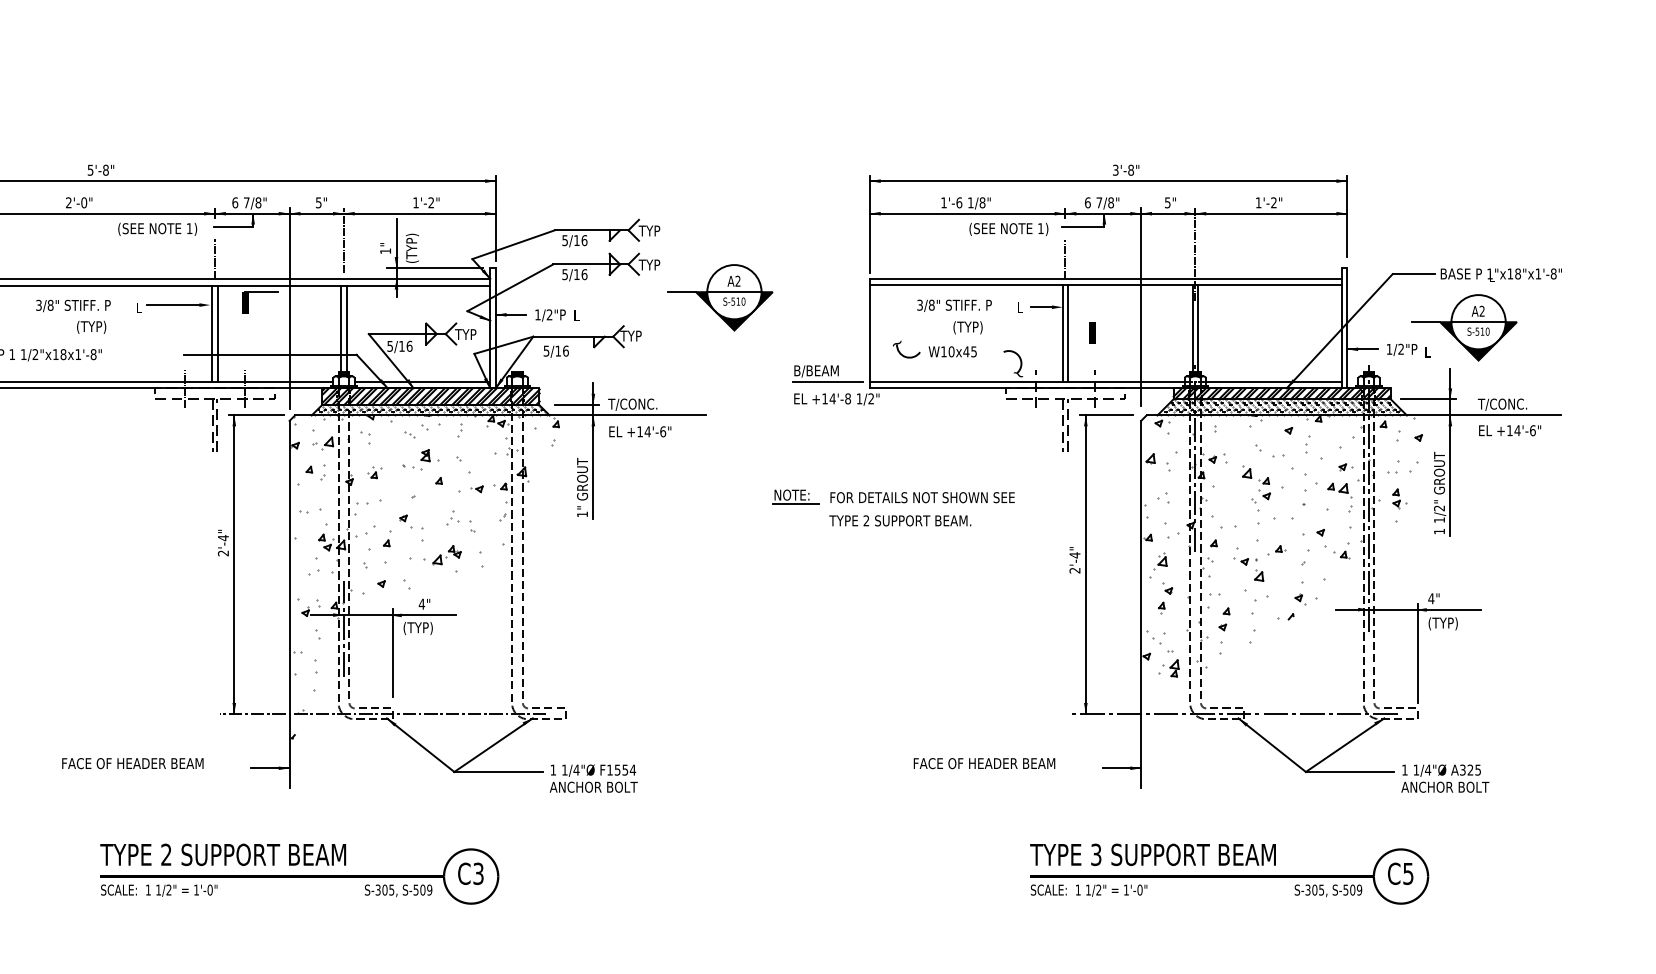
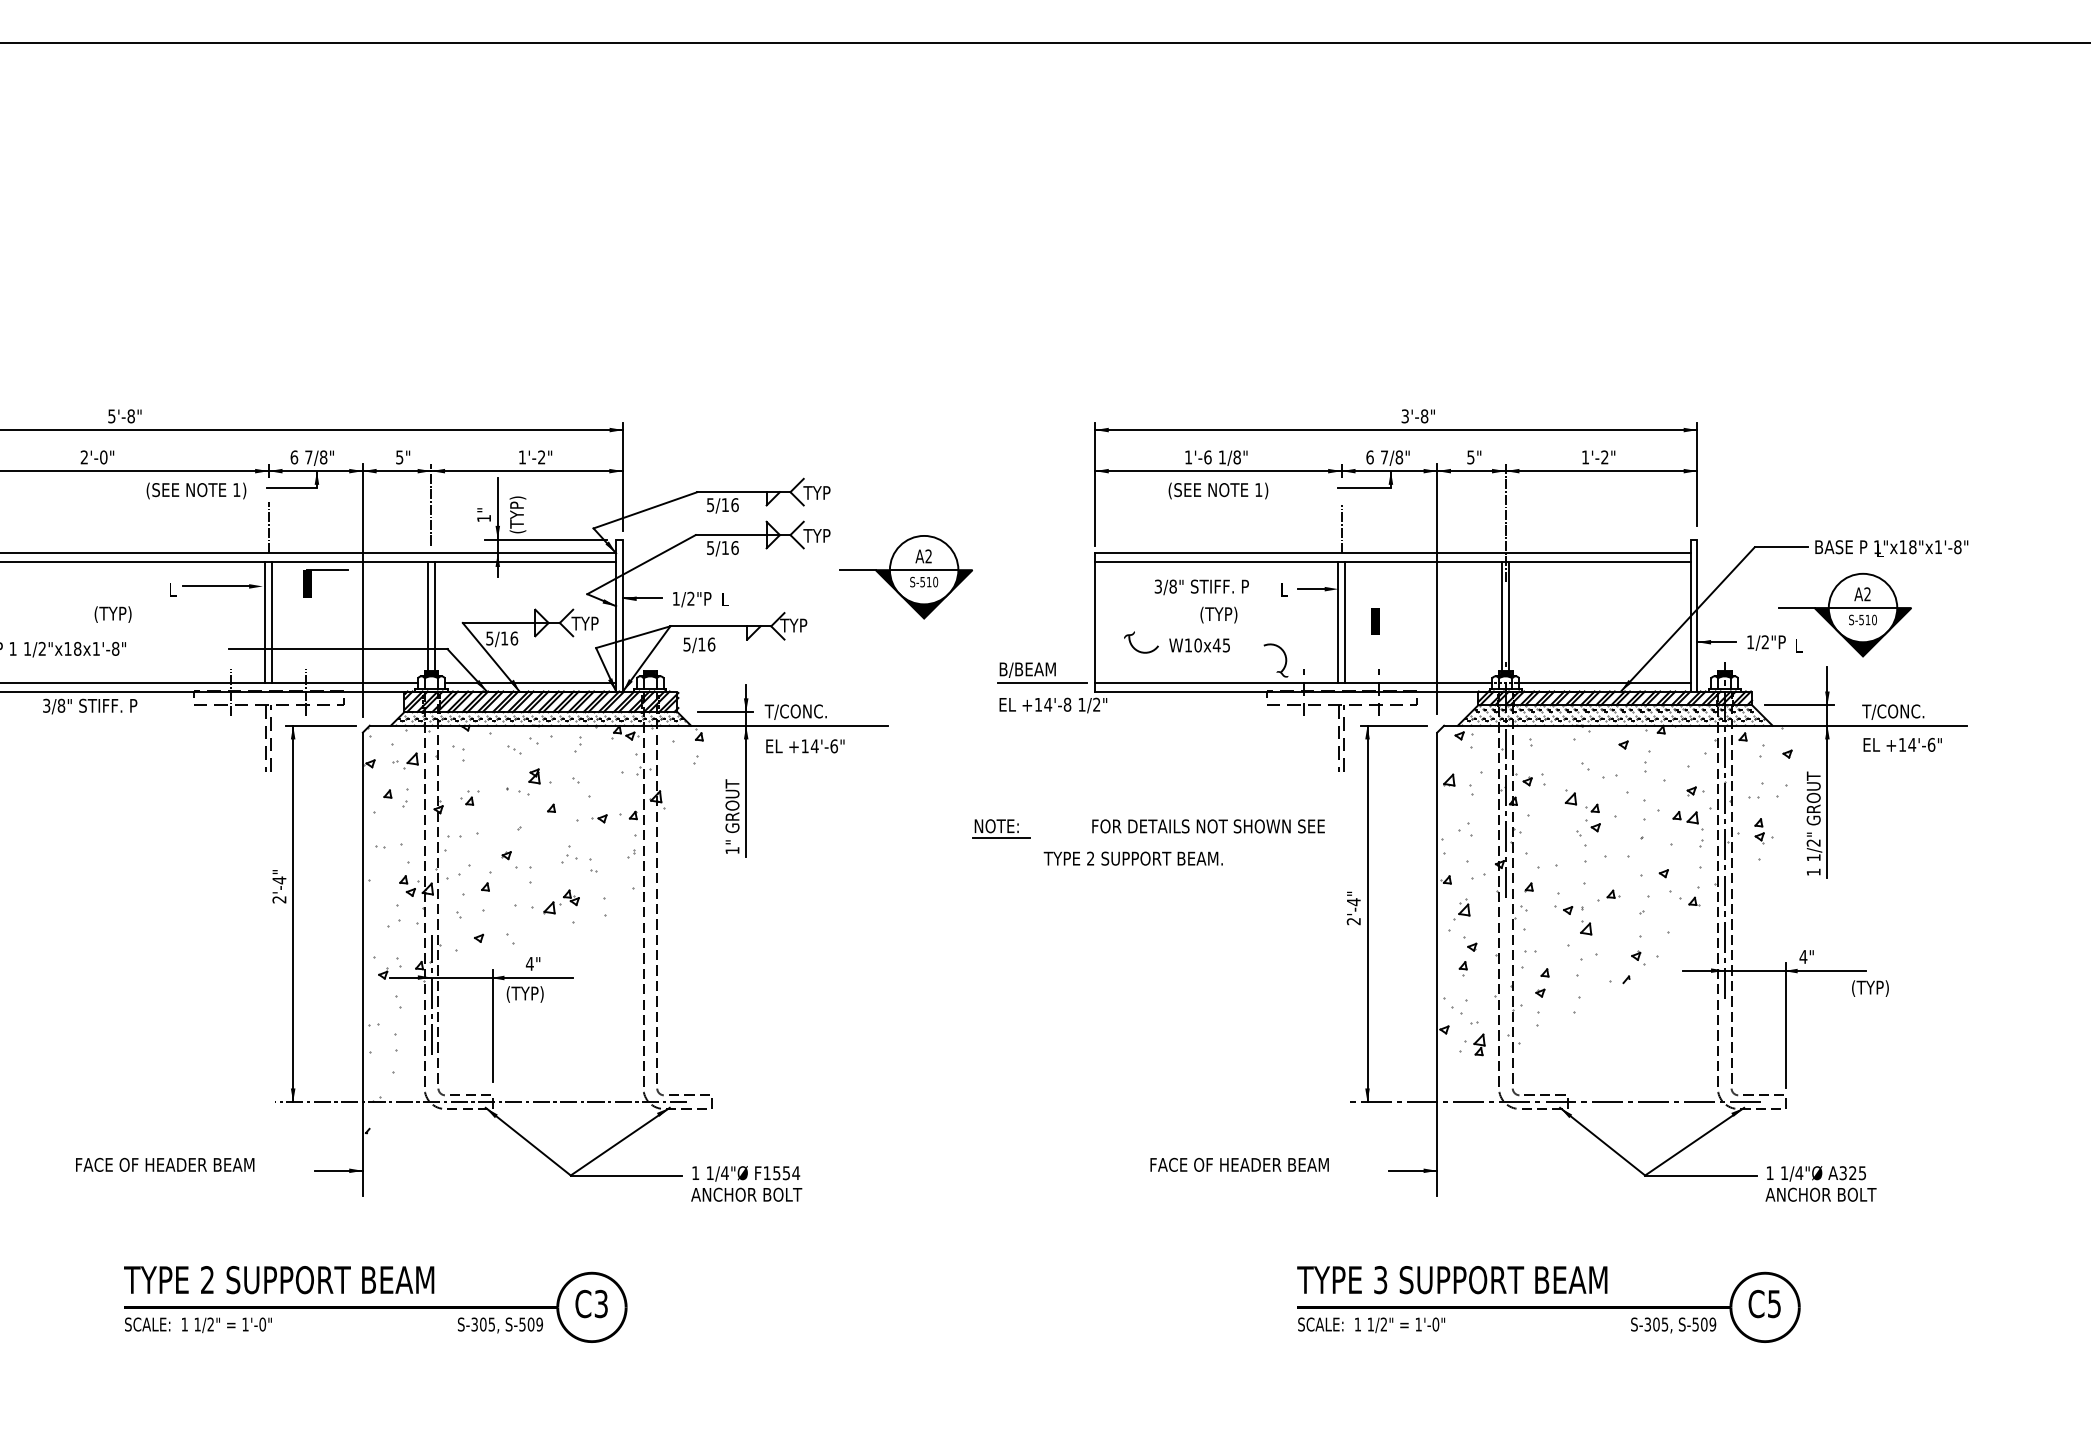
text: (1008, 229) -> (1218, 490), moved
text: (73, 305) -> (90, 706), moved
text: (922, 497) -> (1208, 826), moved
text: (1443, 623) -> (1870, 988), moved

